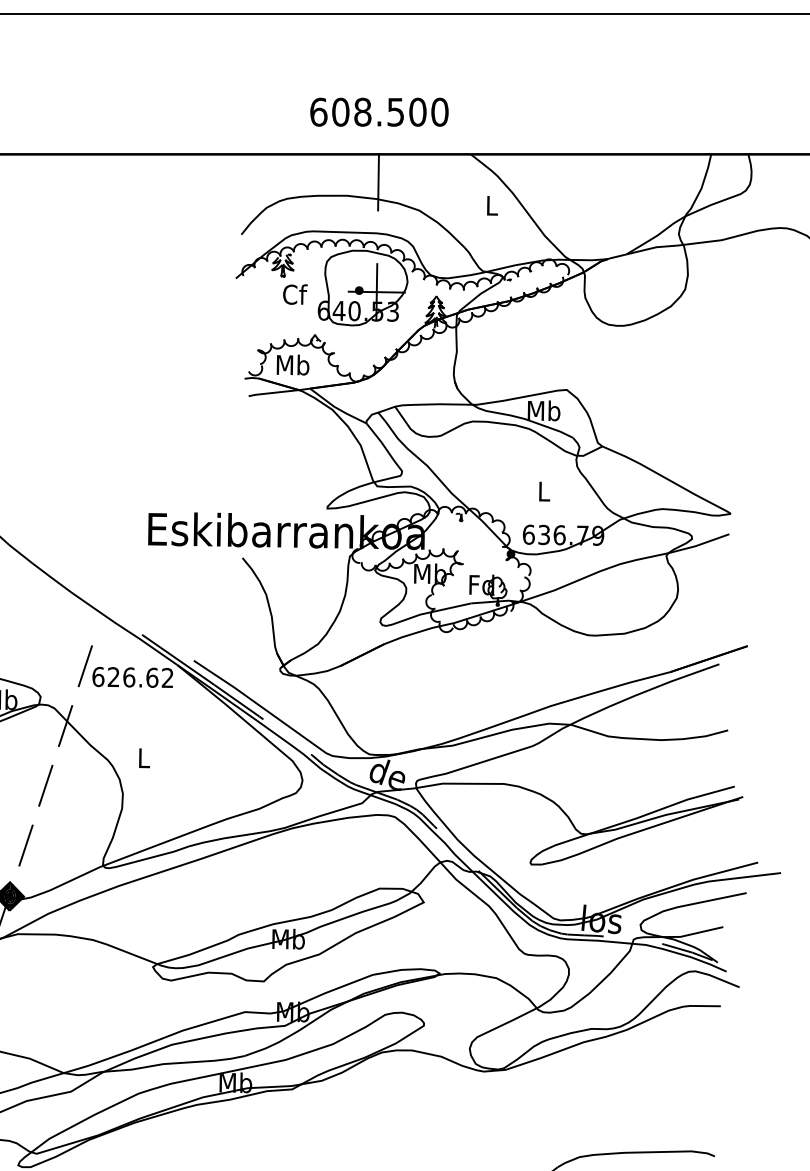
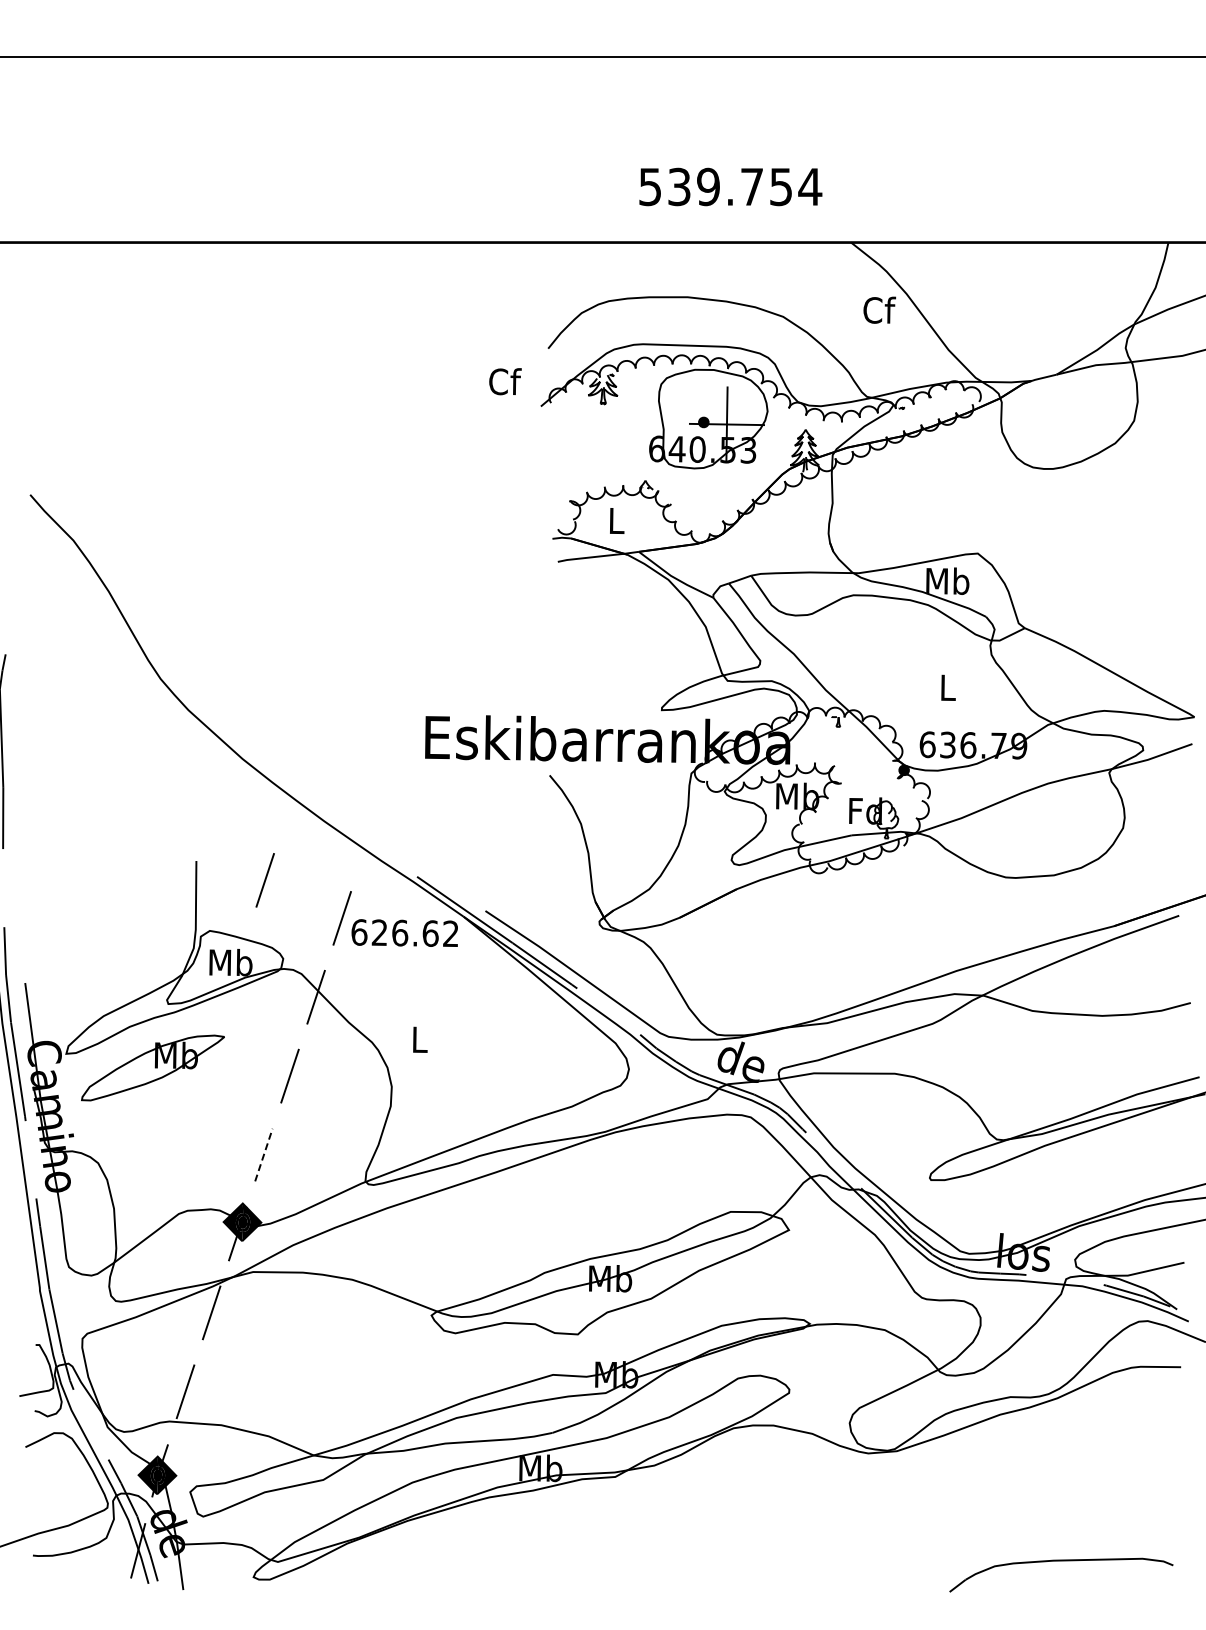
text: (379, 111) -> (730, 186), 608.500 -> 539.754
line: (377, 182) -> (728, 279), removed
text: (492, 205) -> (879, 309), L -> Cf
text: (295, 294) -> (505, 381), moved
text: (292, 364) -> (615, 520), Mb -> L
line: (26, 637) -> (264, 880), added
line: (25, 845) -> (263, 1155), solid -> dashed

